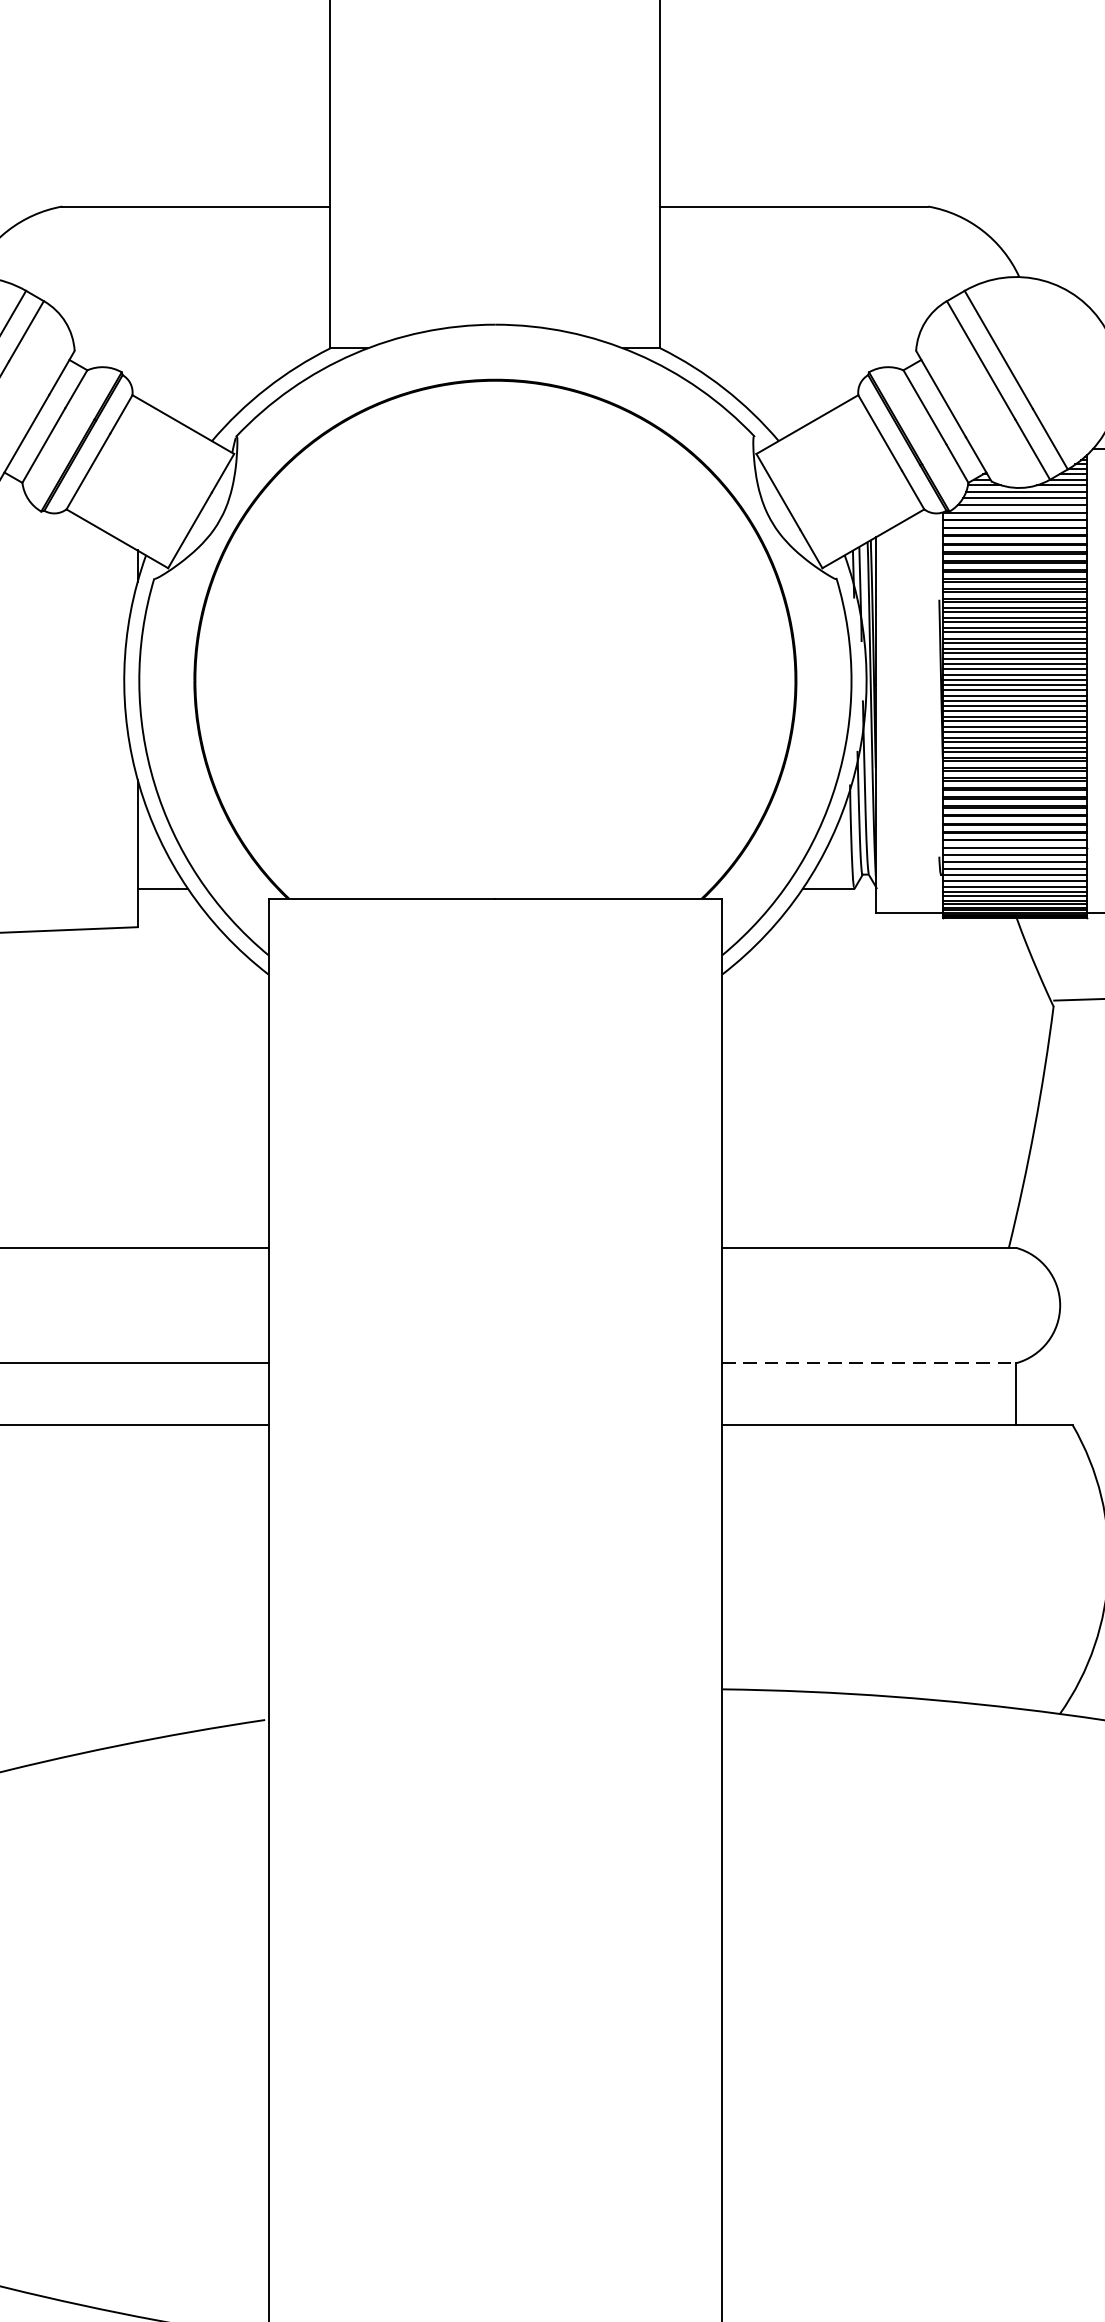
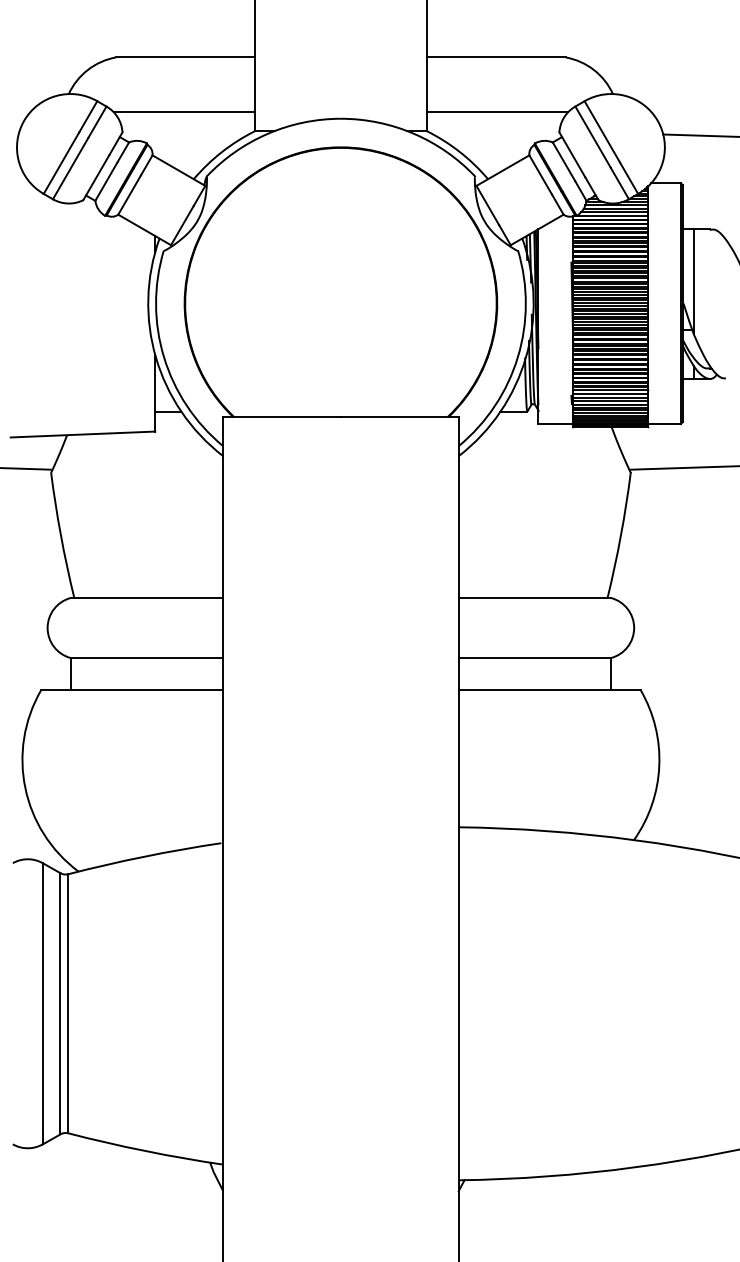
line: (194, 312) -> (184, 112), added
line: (796, 312) -> (497, 112), added
line: (870, 1364) -> (535, 658), dashed -> solid

